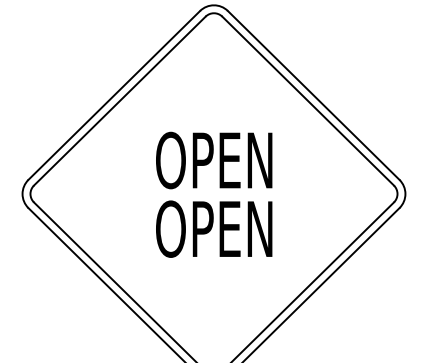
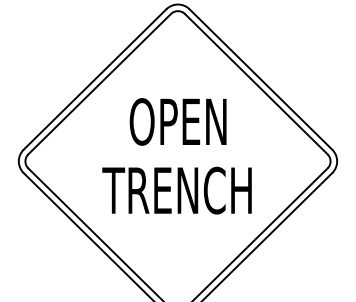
text: (214, 160) -> (178, 121), moved
text: (212, 228) -> (176, 190), OPEN -> TRENCH

